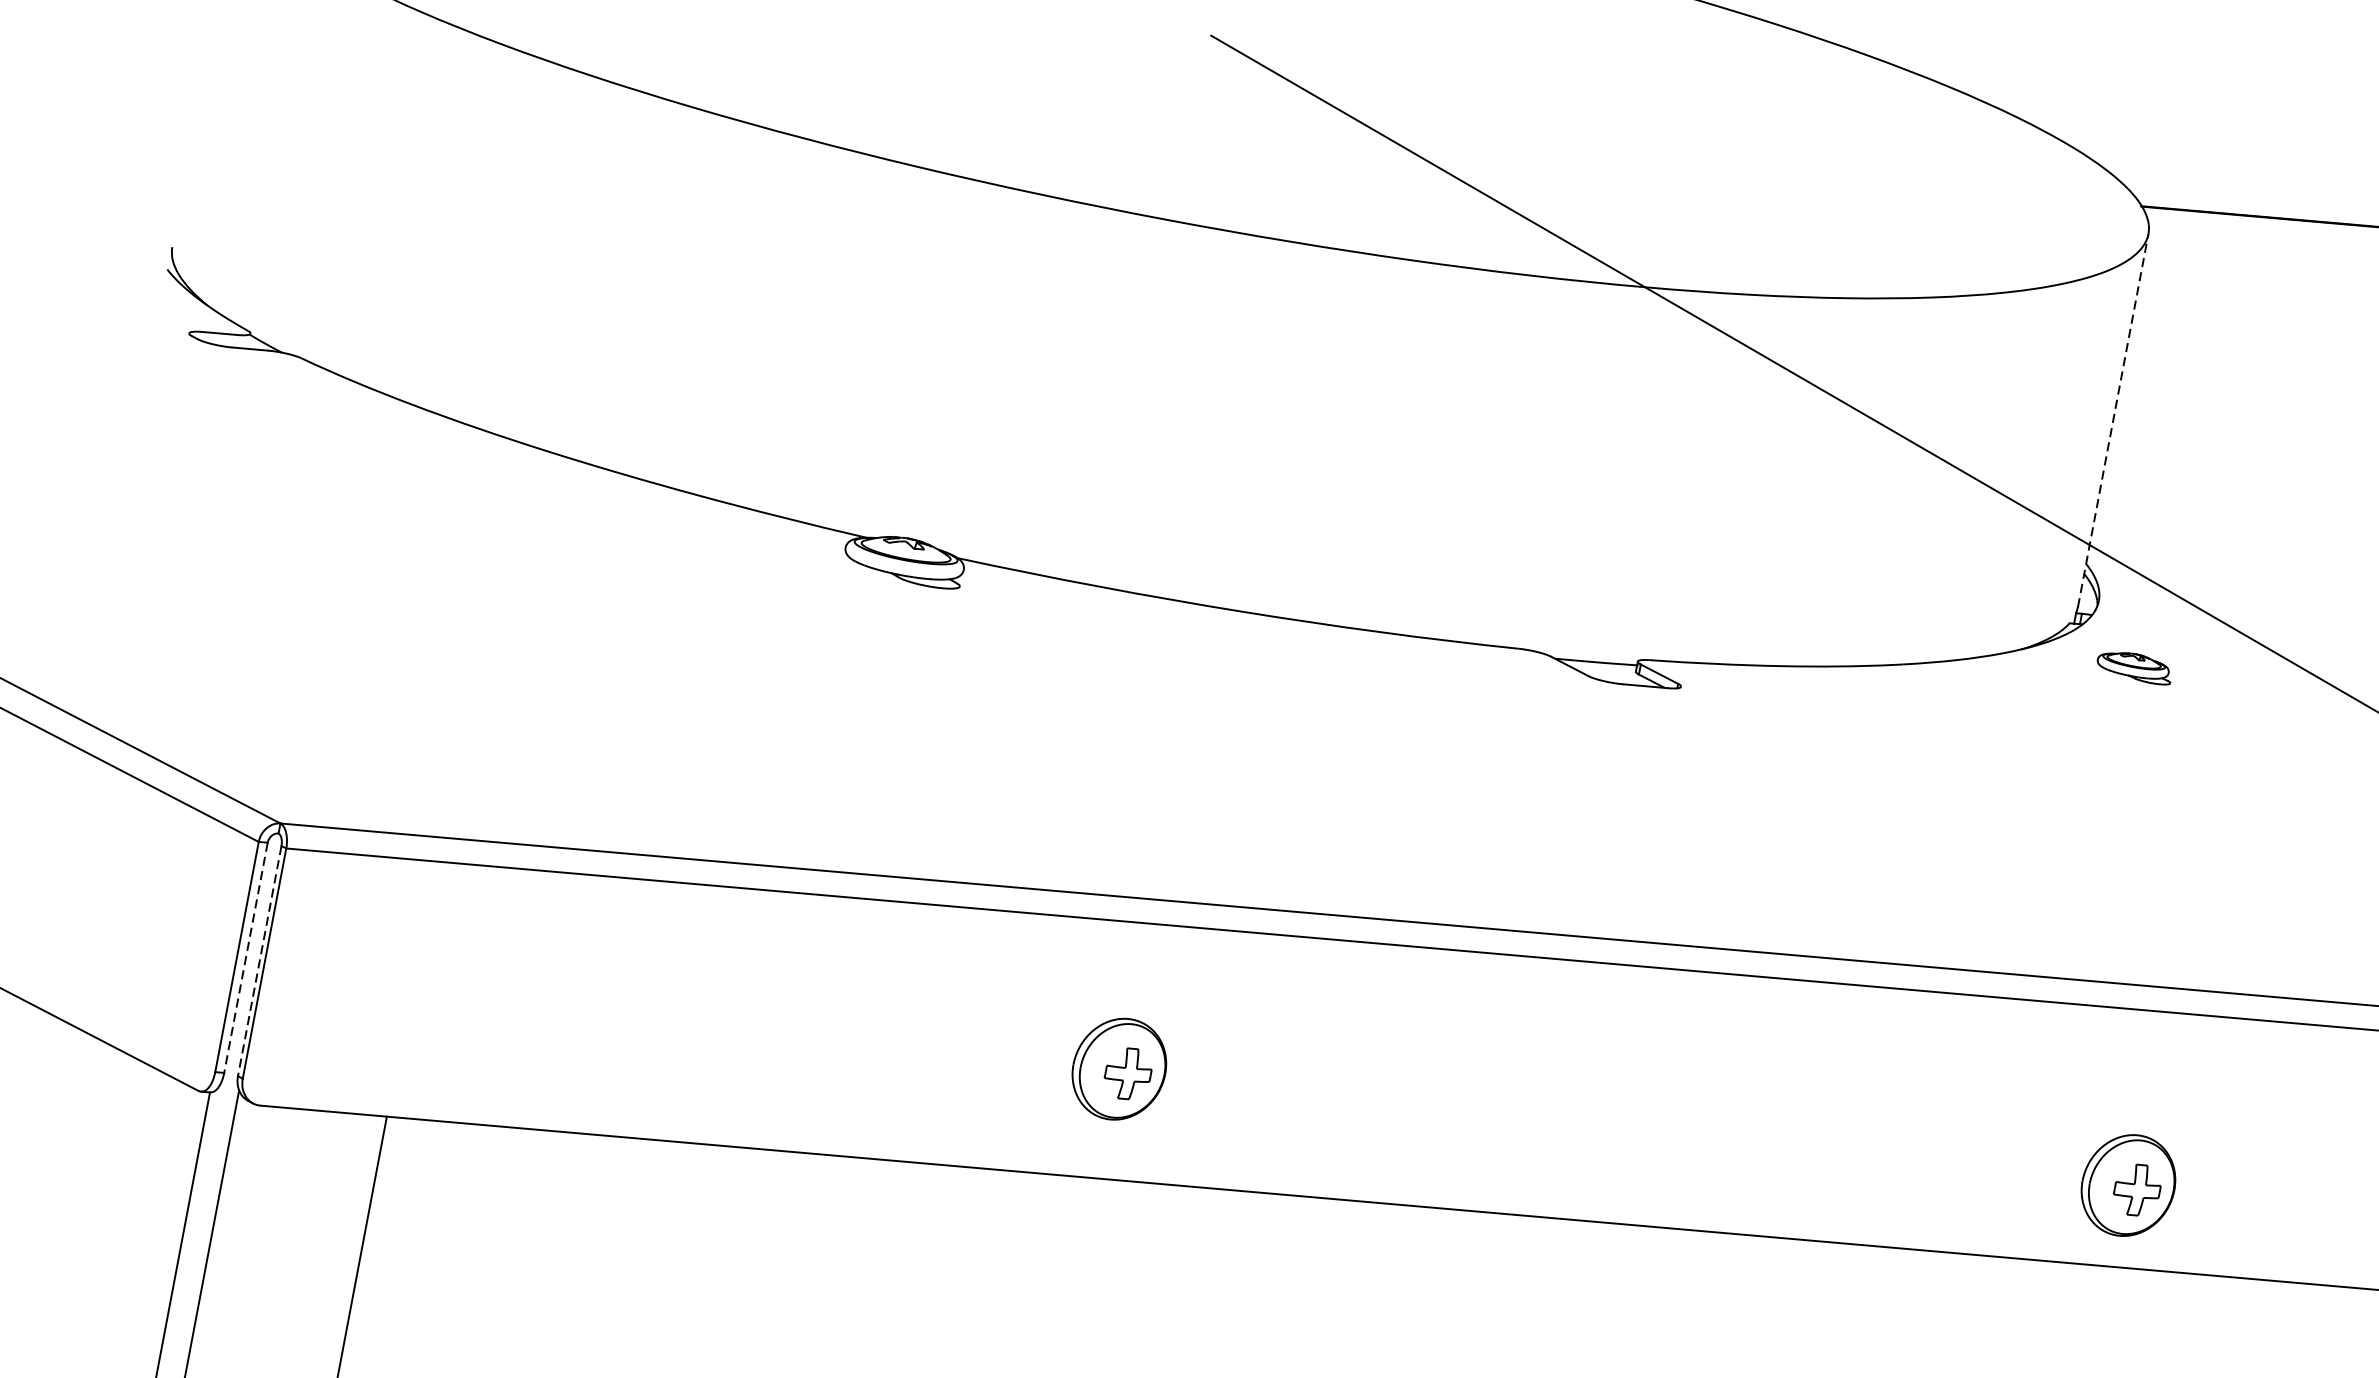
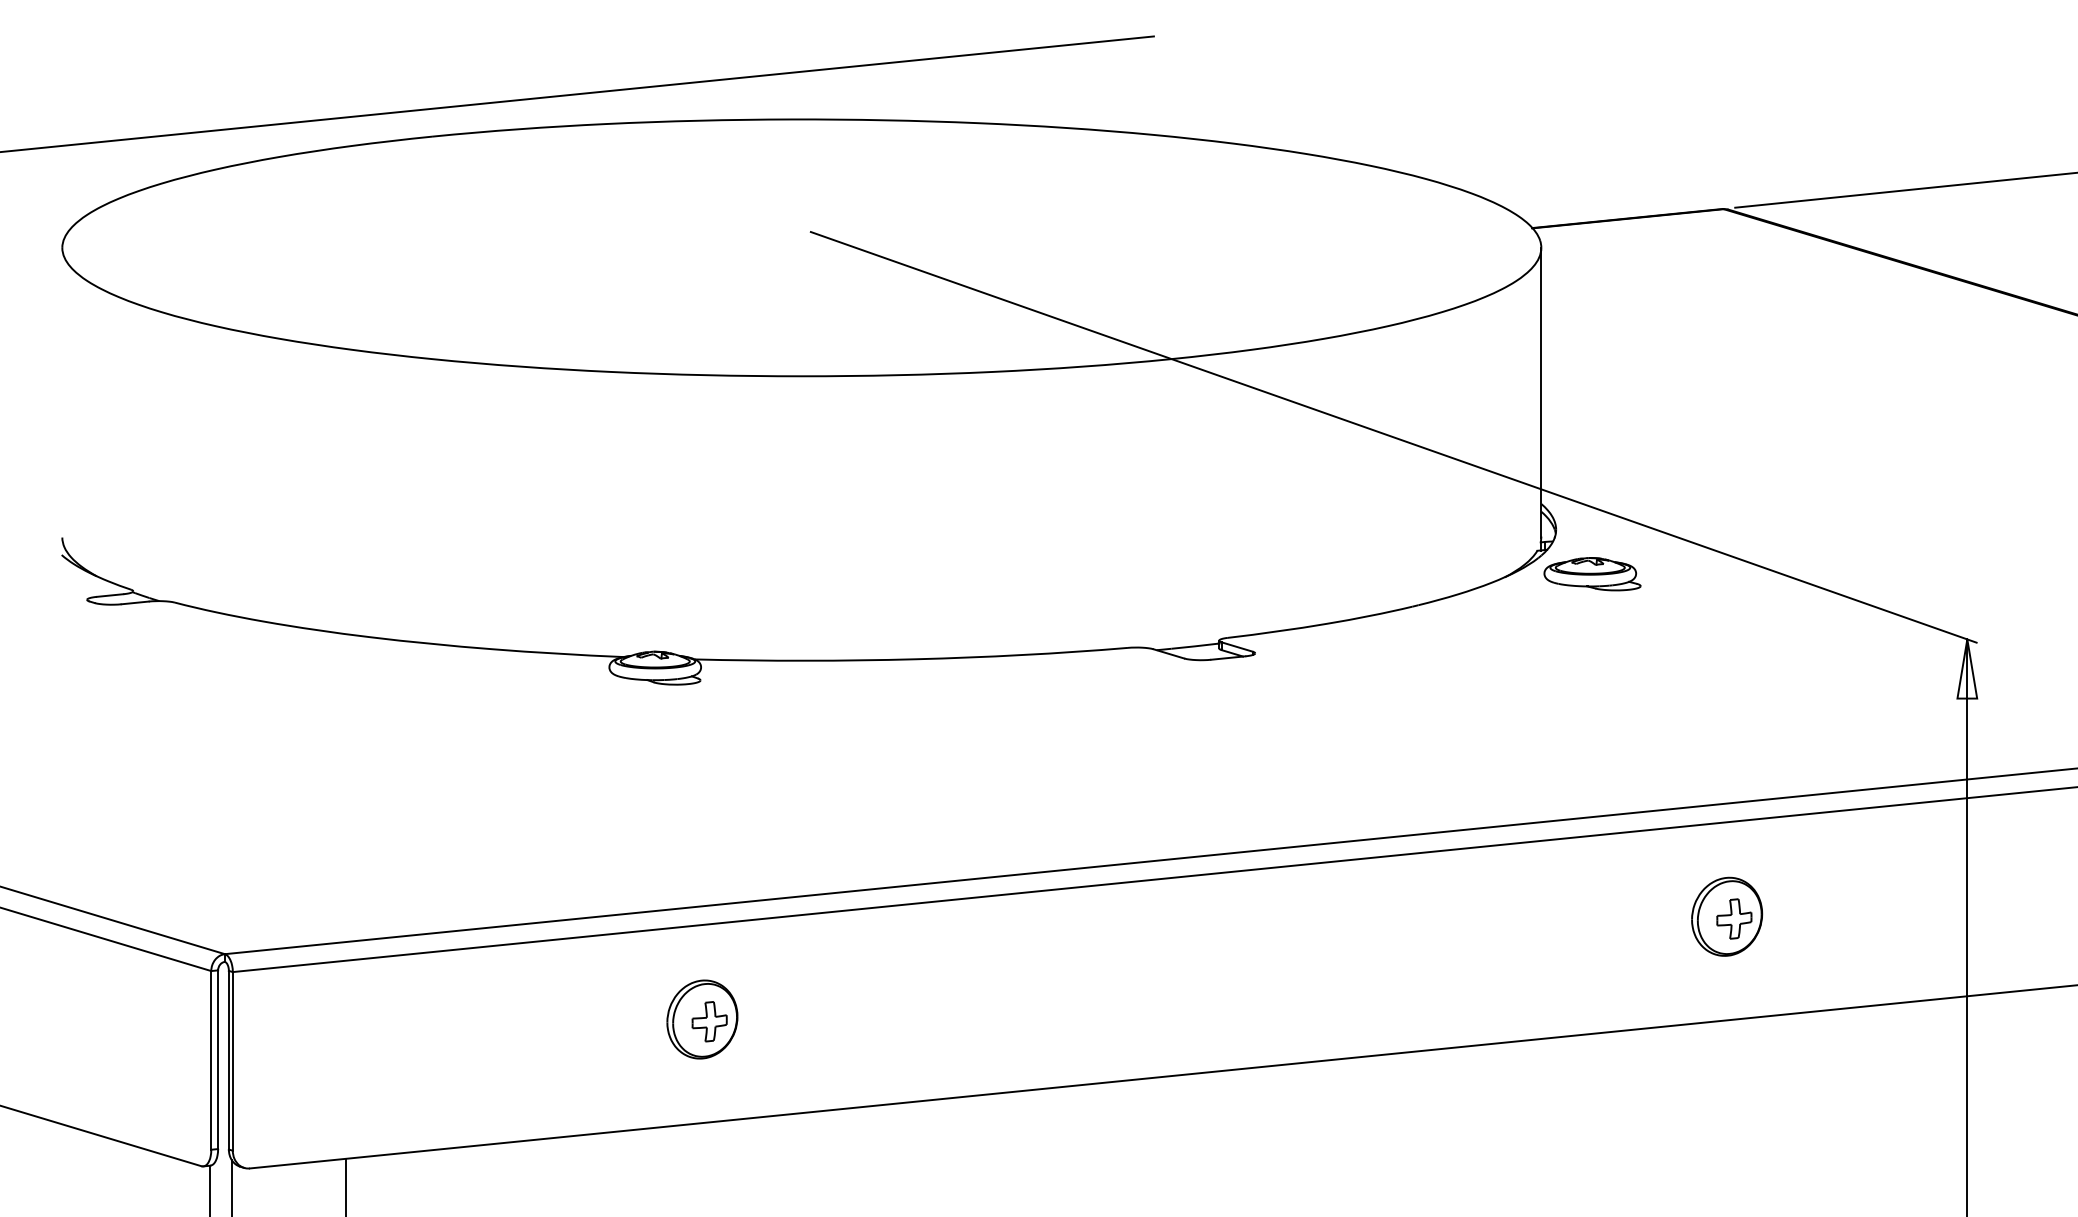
line: (2113, 420) -> (1541, 392), dashed -> solid
part: (2134, 667) -> (1592, 574), size x1.67
line: (246, 958) -> (218, 1060), dashed -> solid
line: (259, 961) -> (228, 1060), dashed -> solid
part: (1119, 1069) -> (702, 1019), moved
part: (2129, 1185) -> (1727, 916), moved

